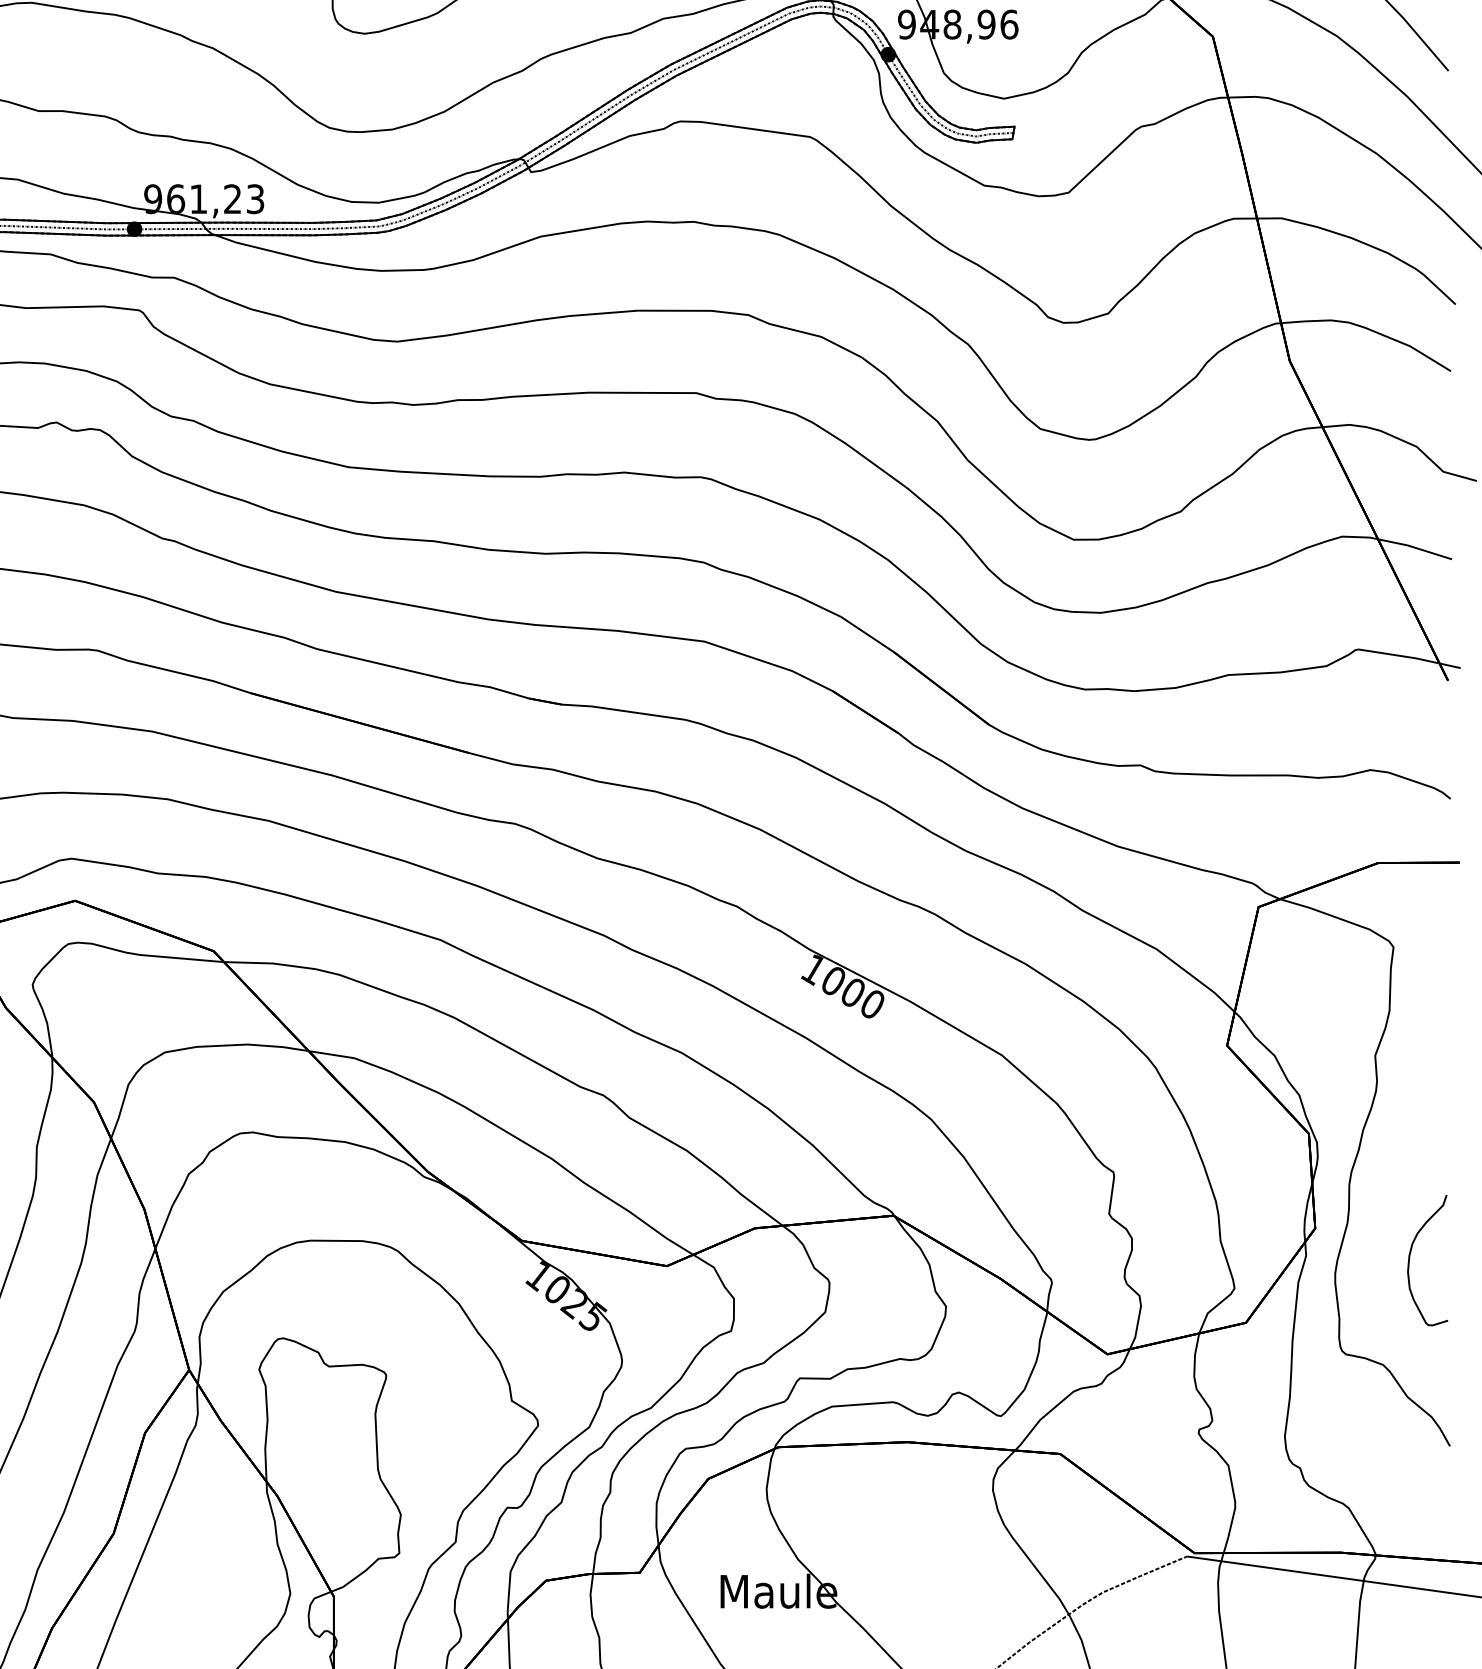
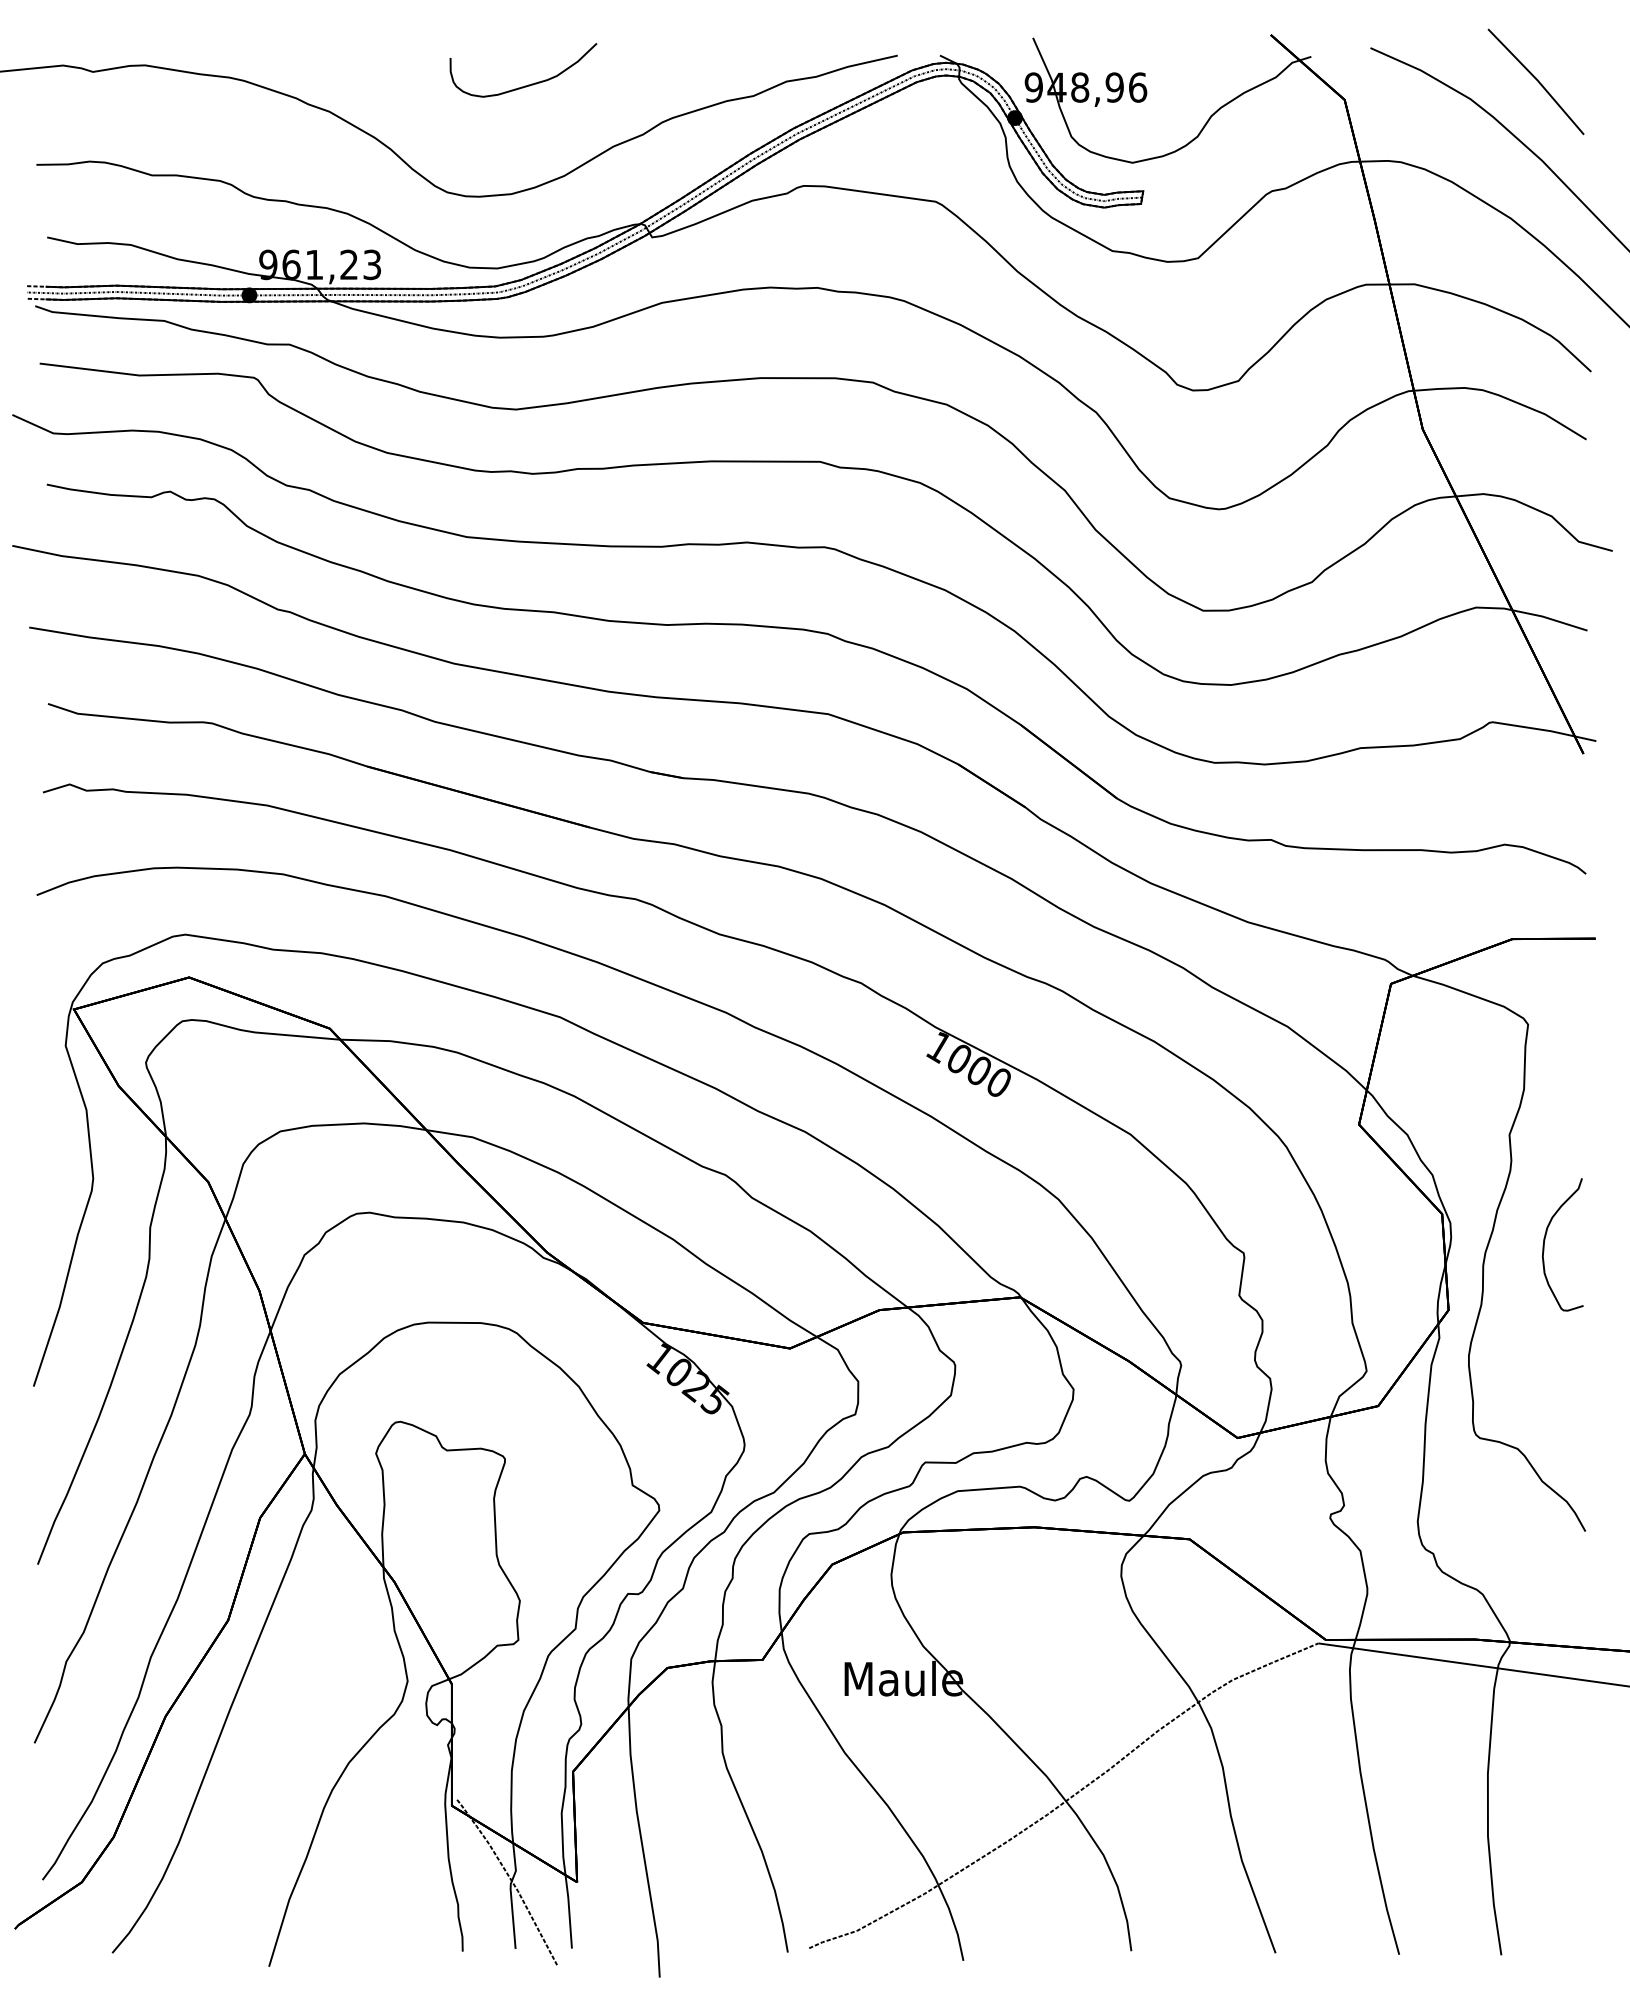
curve: (1410, 1256) -> (1545, 1240), moved

